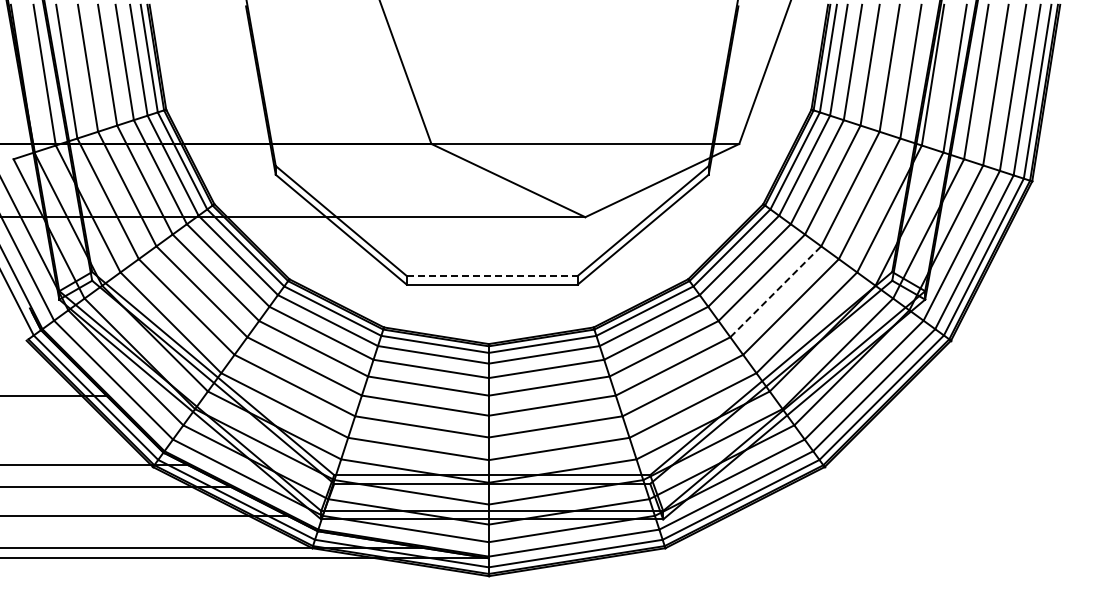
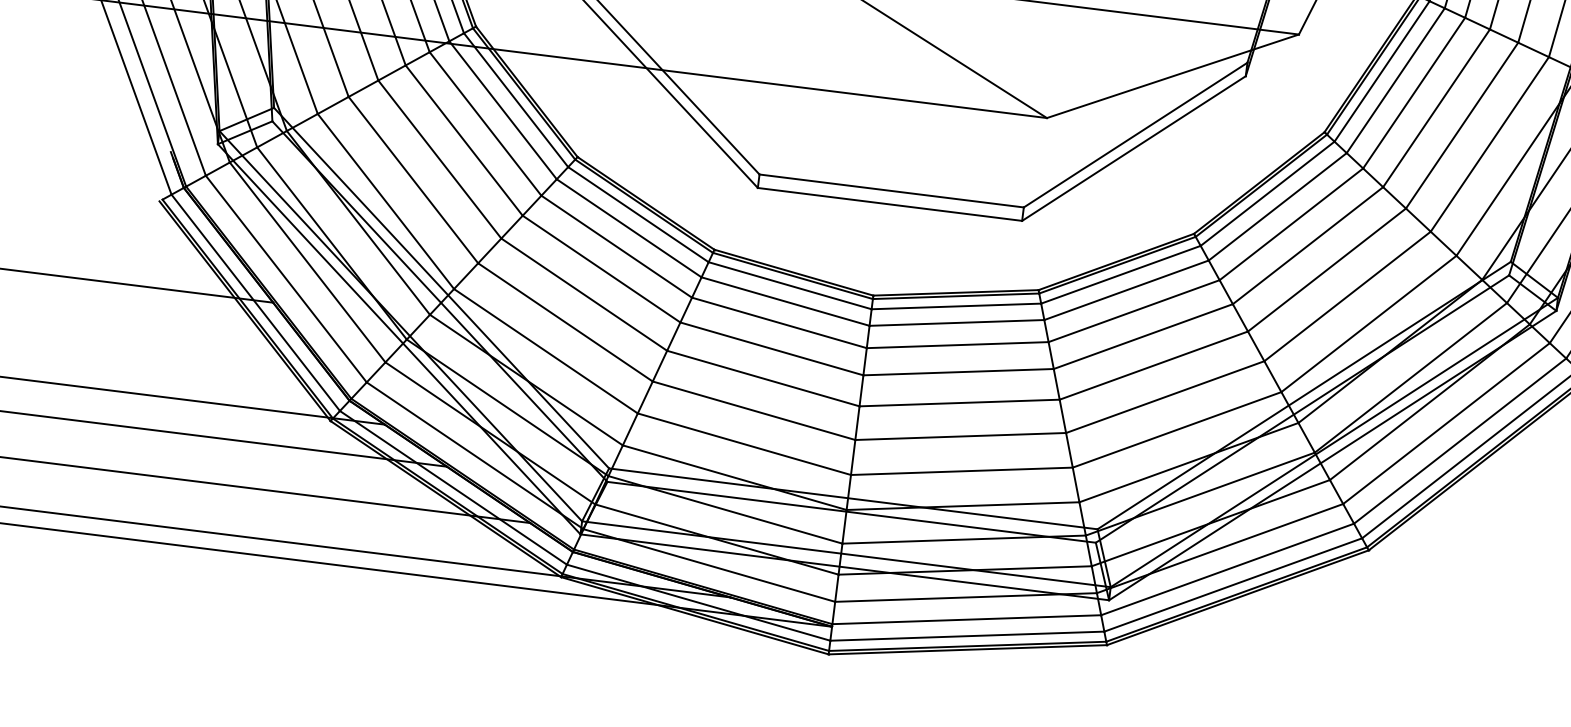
line: (492, 275) -> (892, 190), dashed -> solid
line: (776, 291) -> (1328, 269), dashed -> solid

